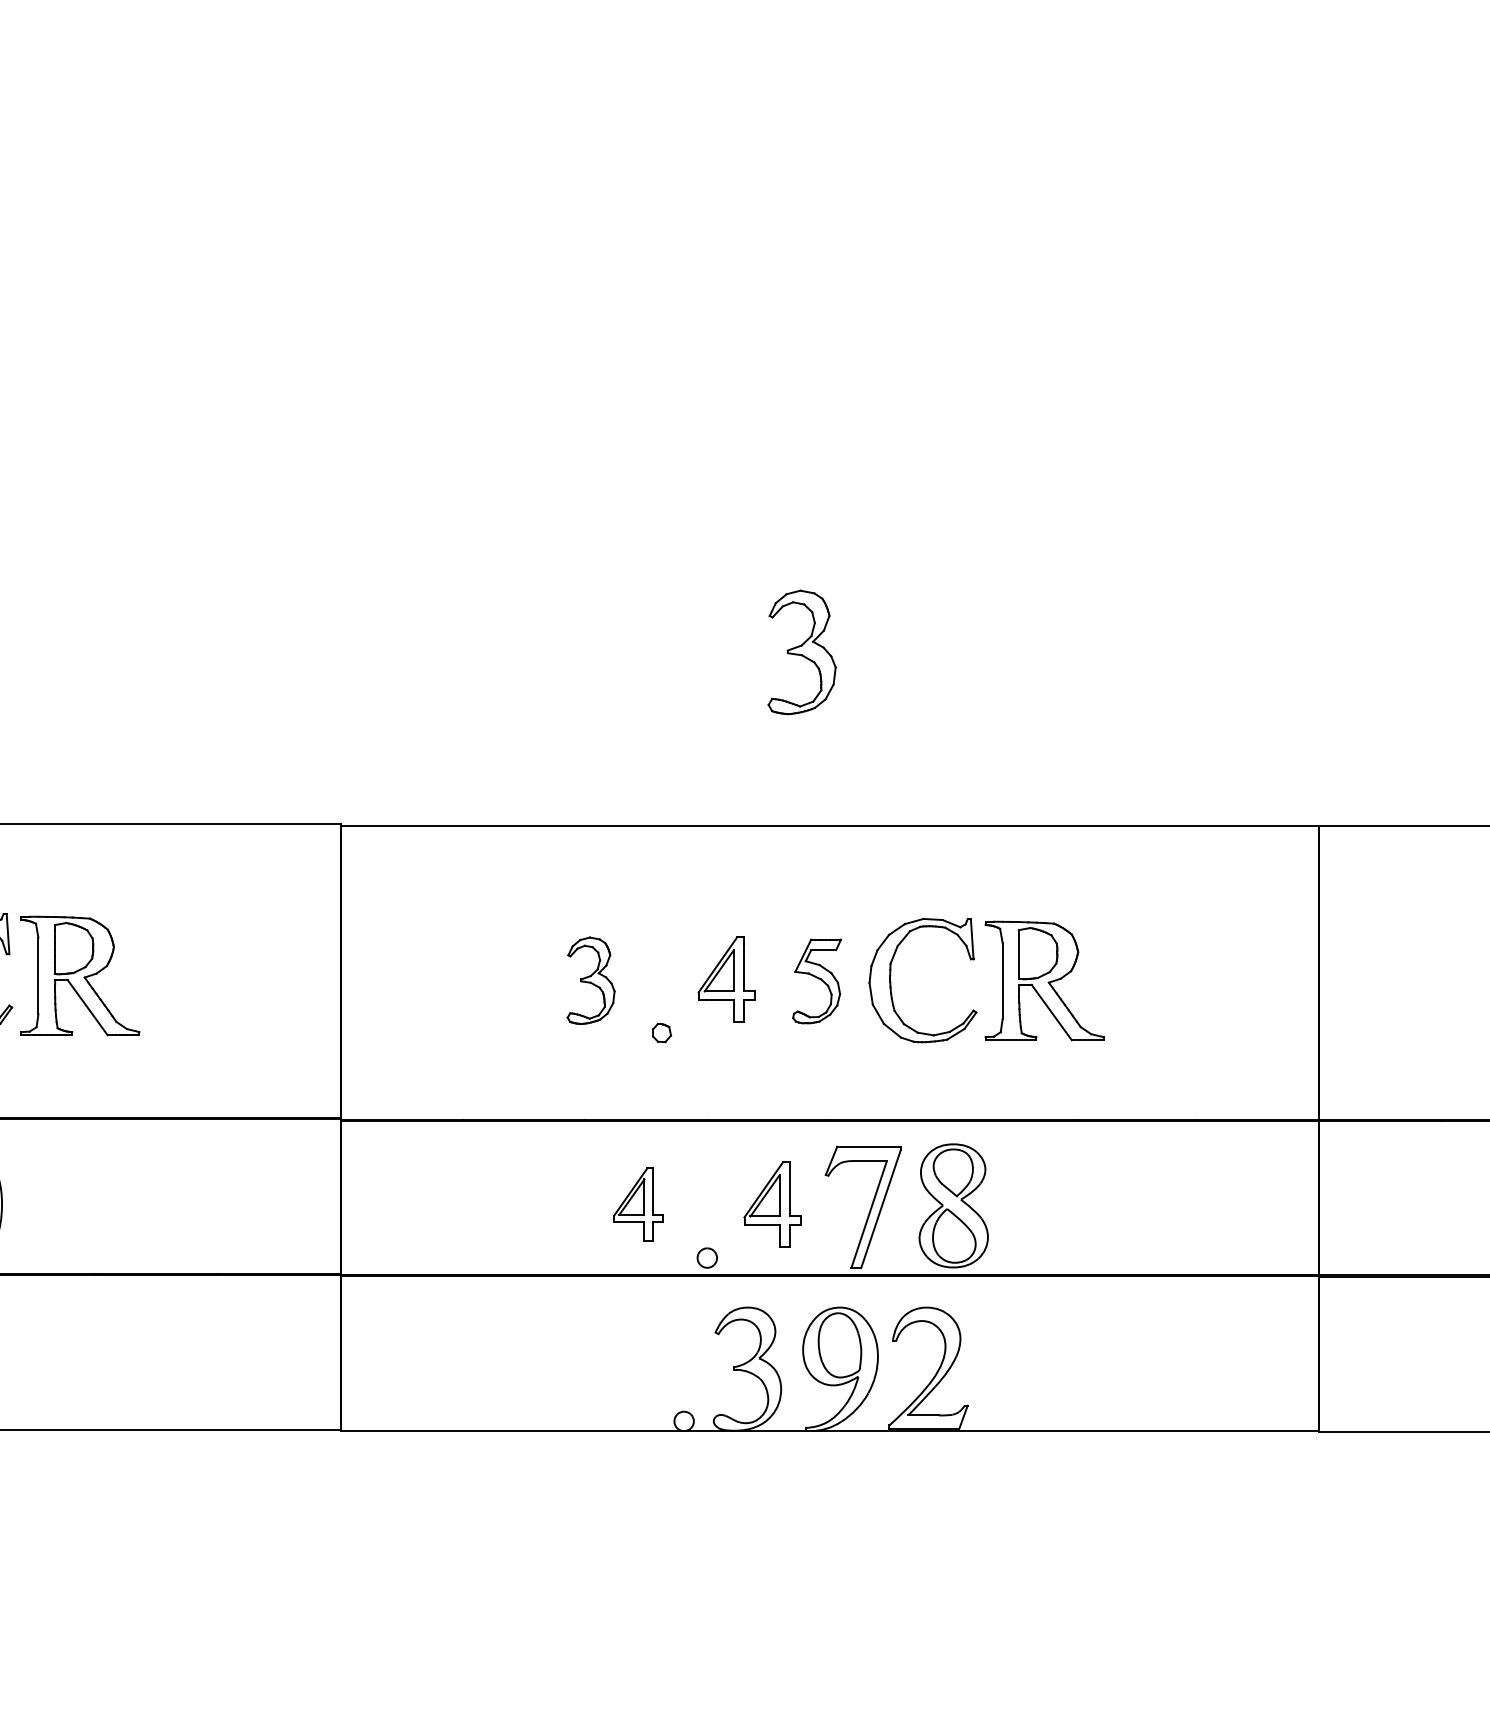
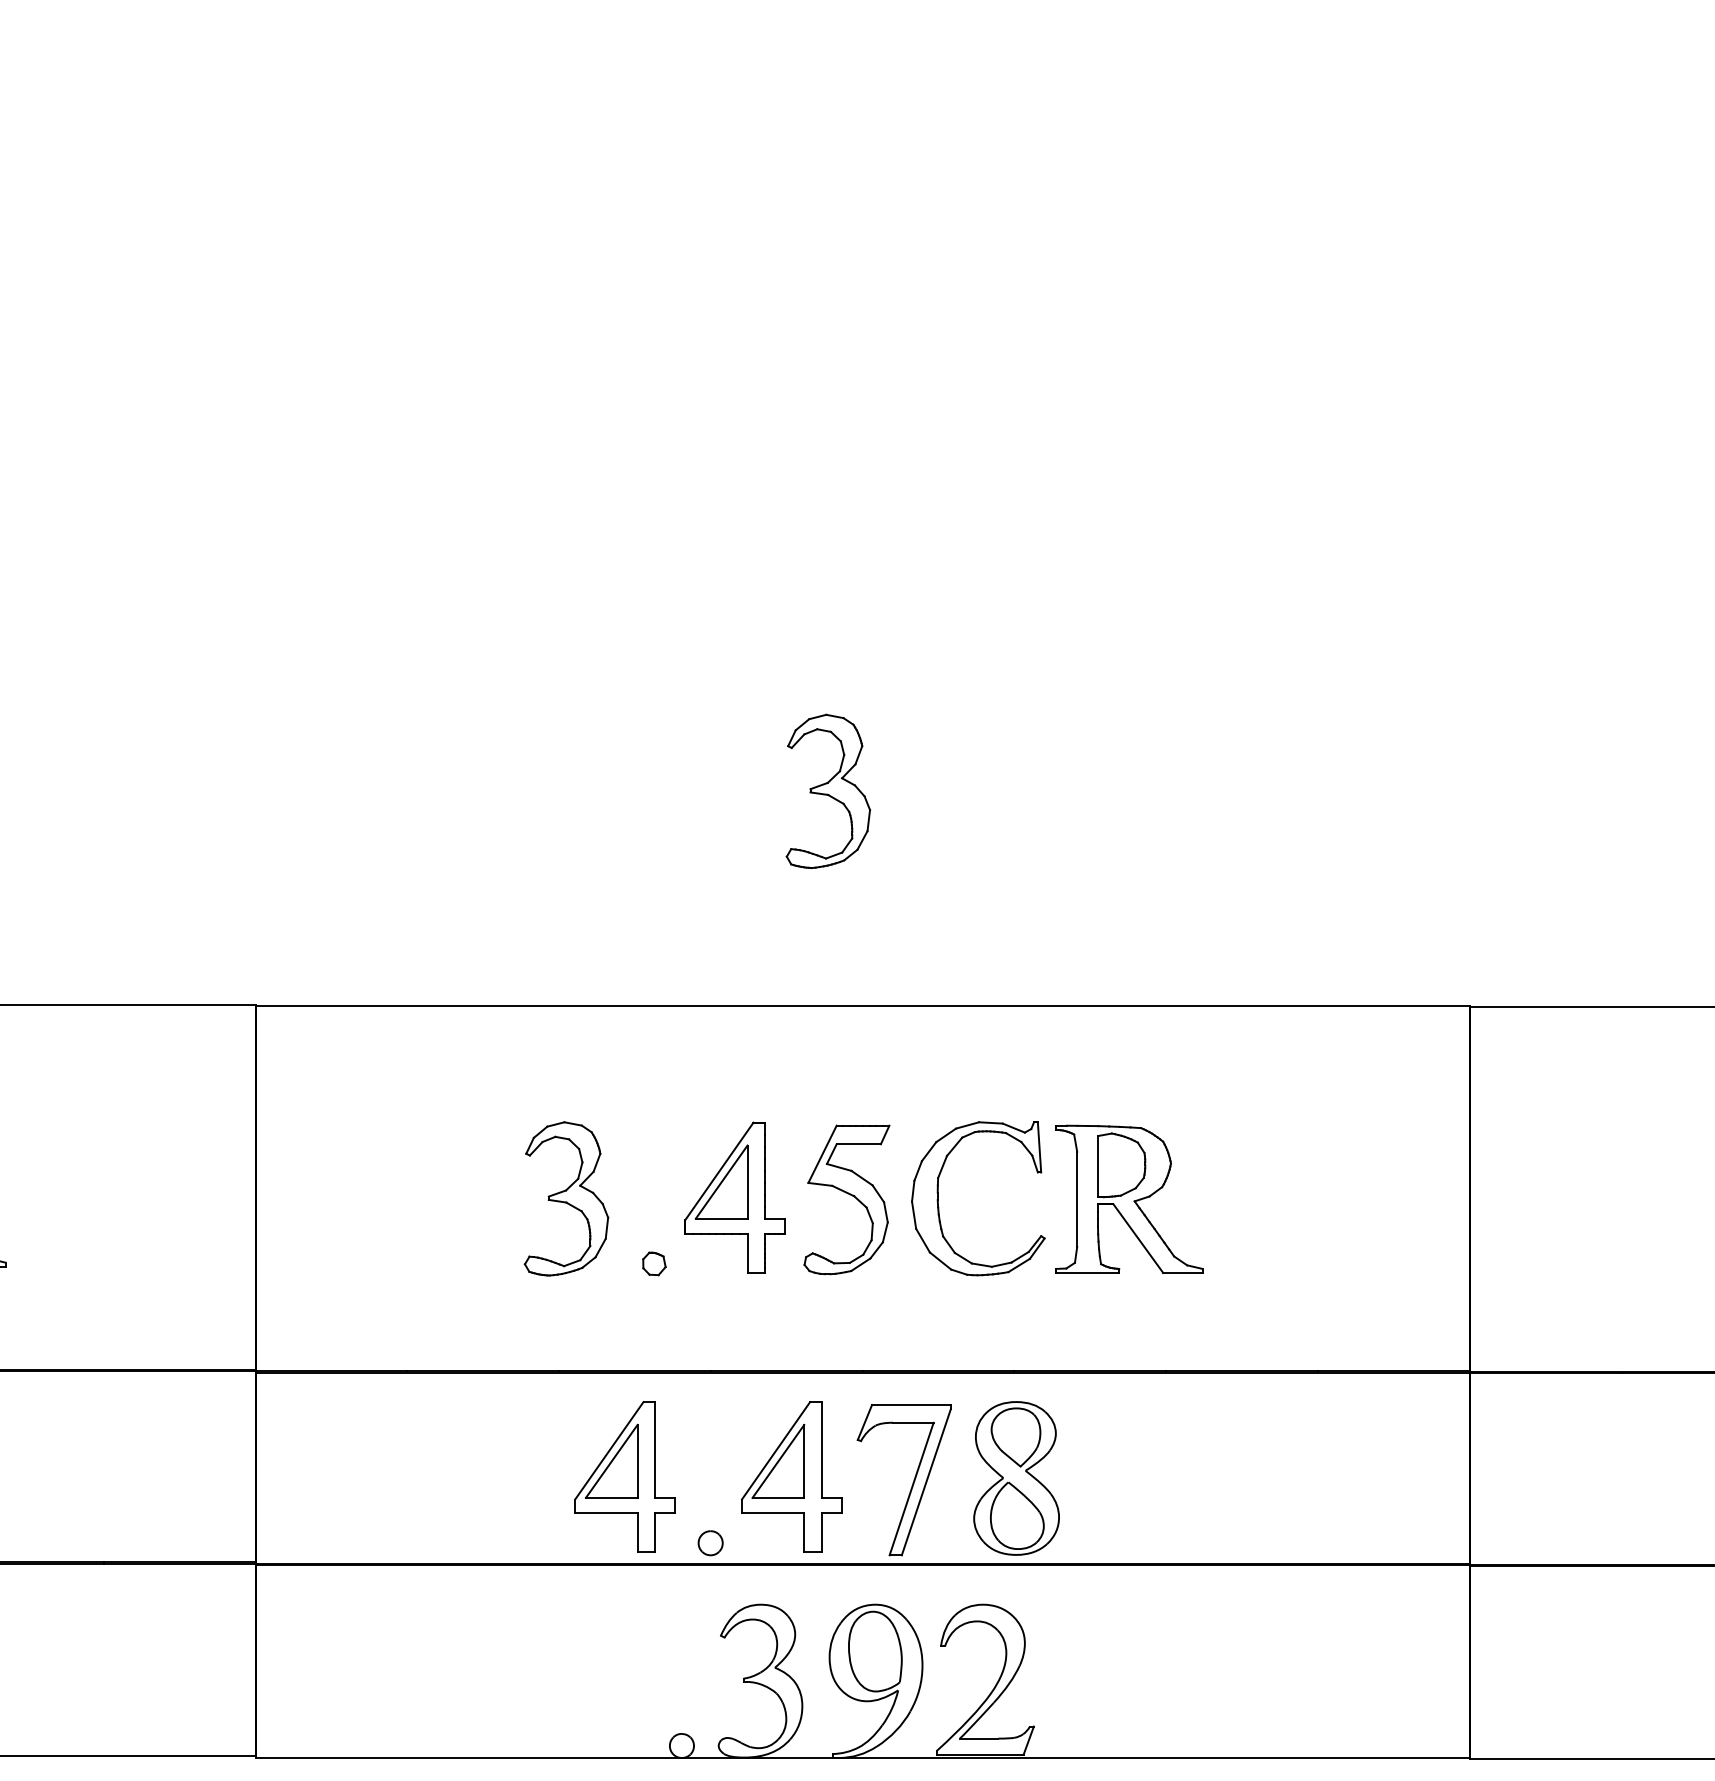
part: (726, 979) -> (734, 1197), size x1.43
part: (590, 980) -> (565, 1198), size x1.43
part: (816, 981) -> (846, 1199), size x1.43
part: (638, 1204) -> (625, 1476), size x1.67
part: (772, 1204) -> (791, 1476), size x1.43

